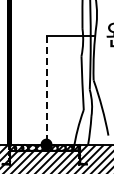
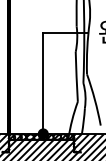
line: (46, 90) -> (43, 83), dashed -> solid

